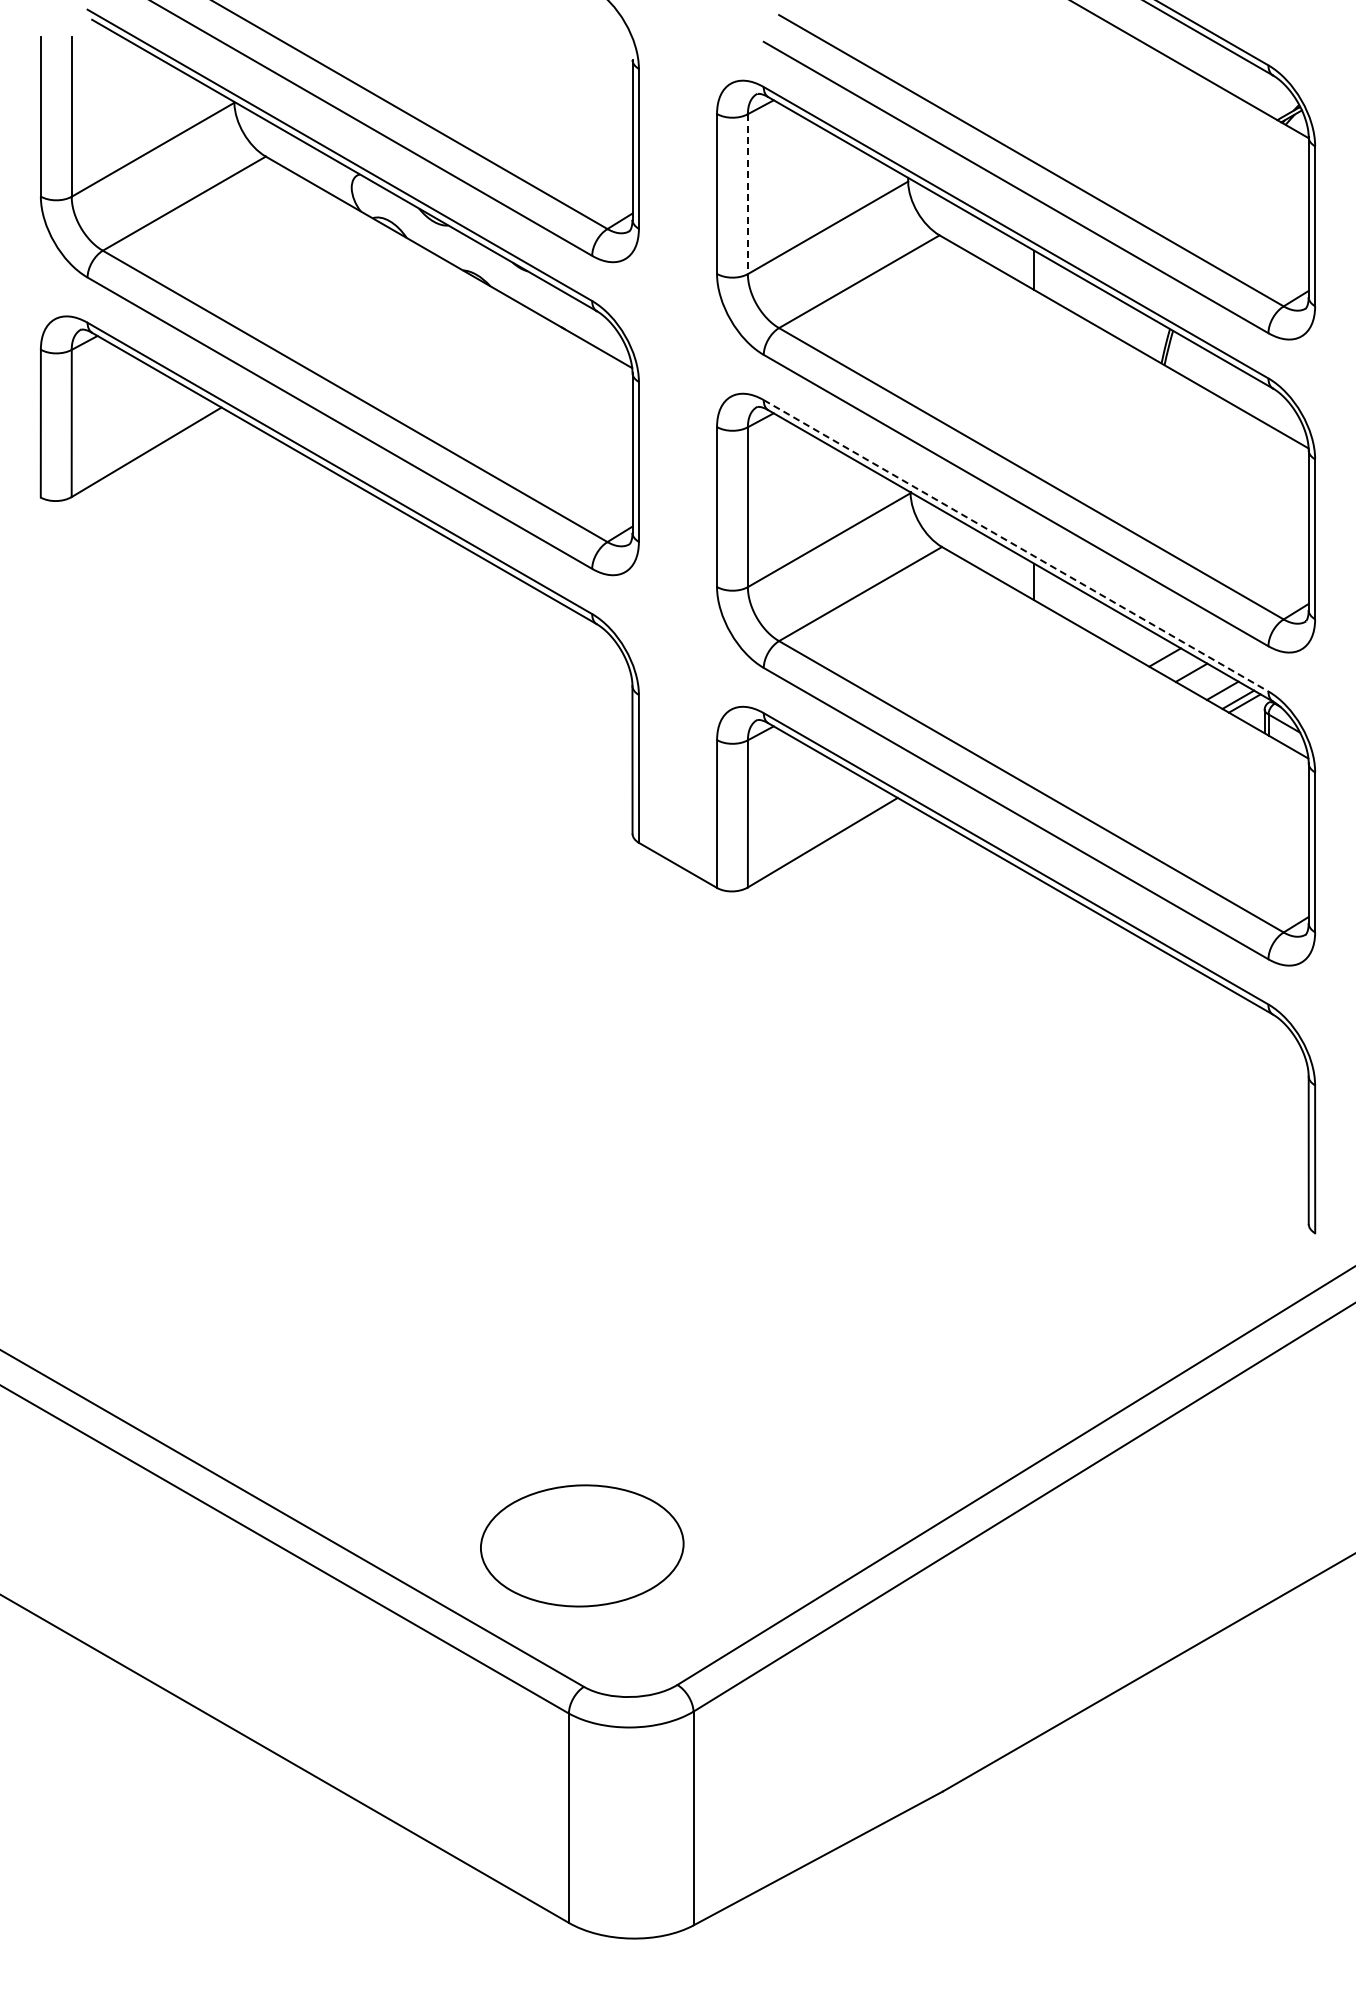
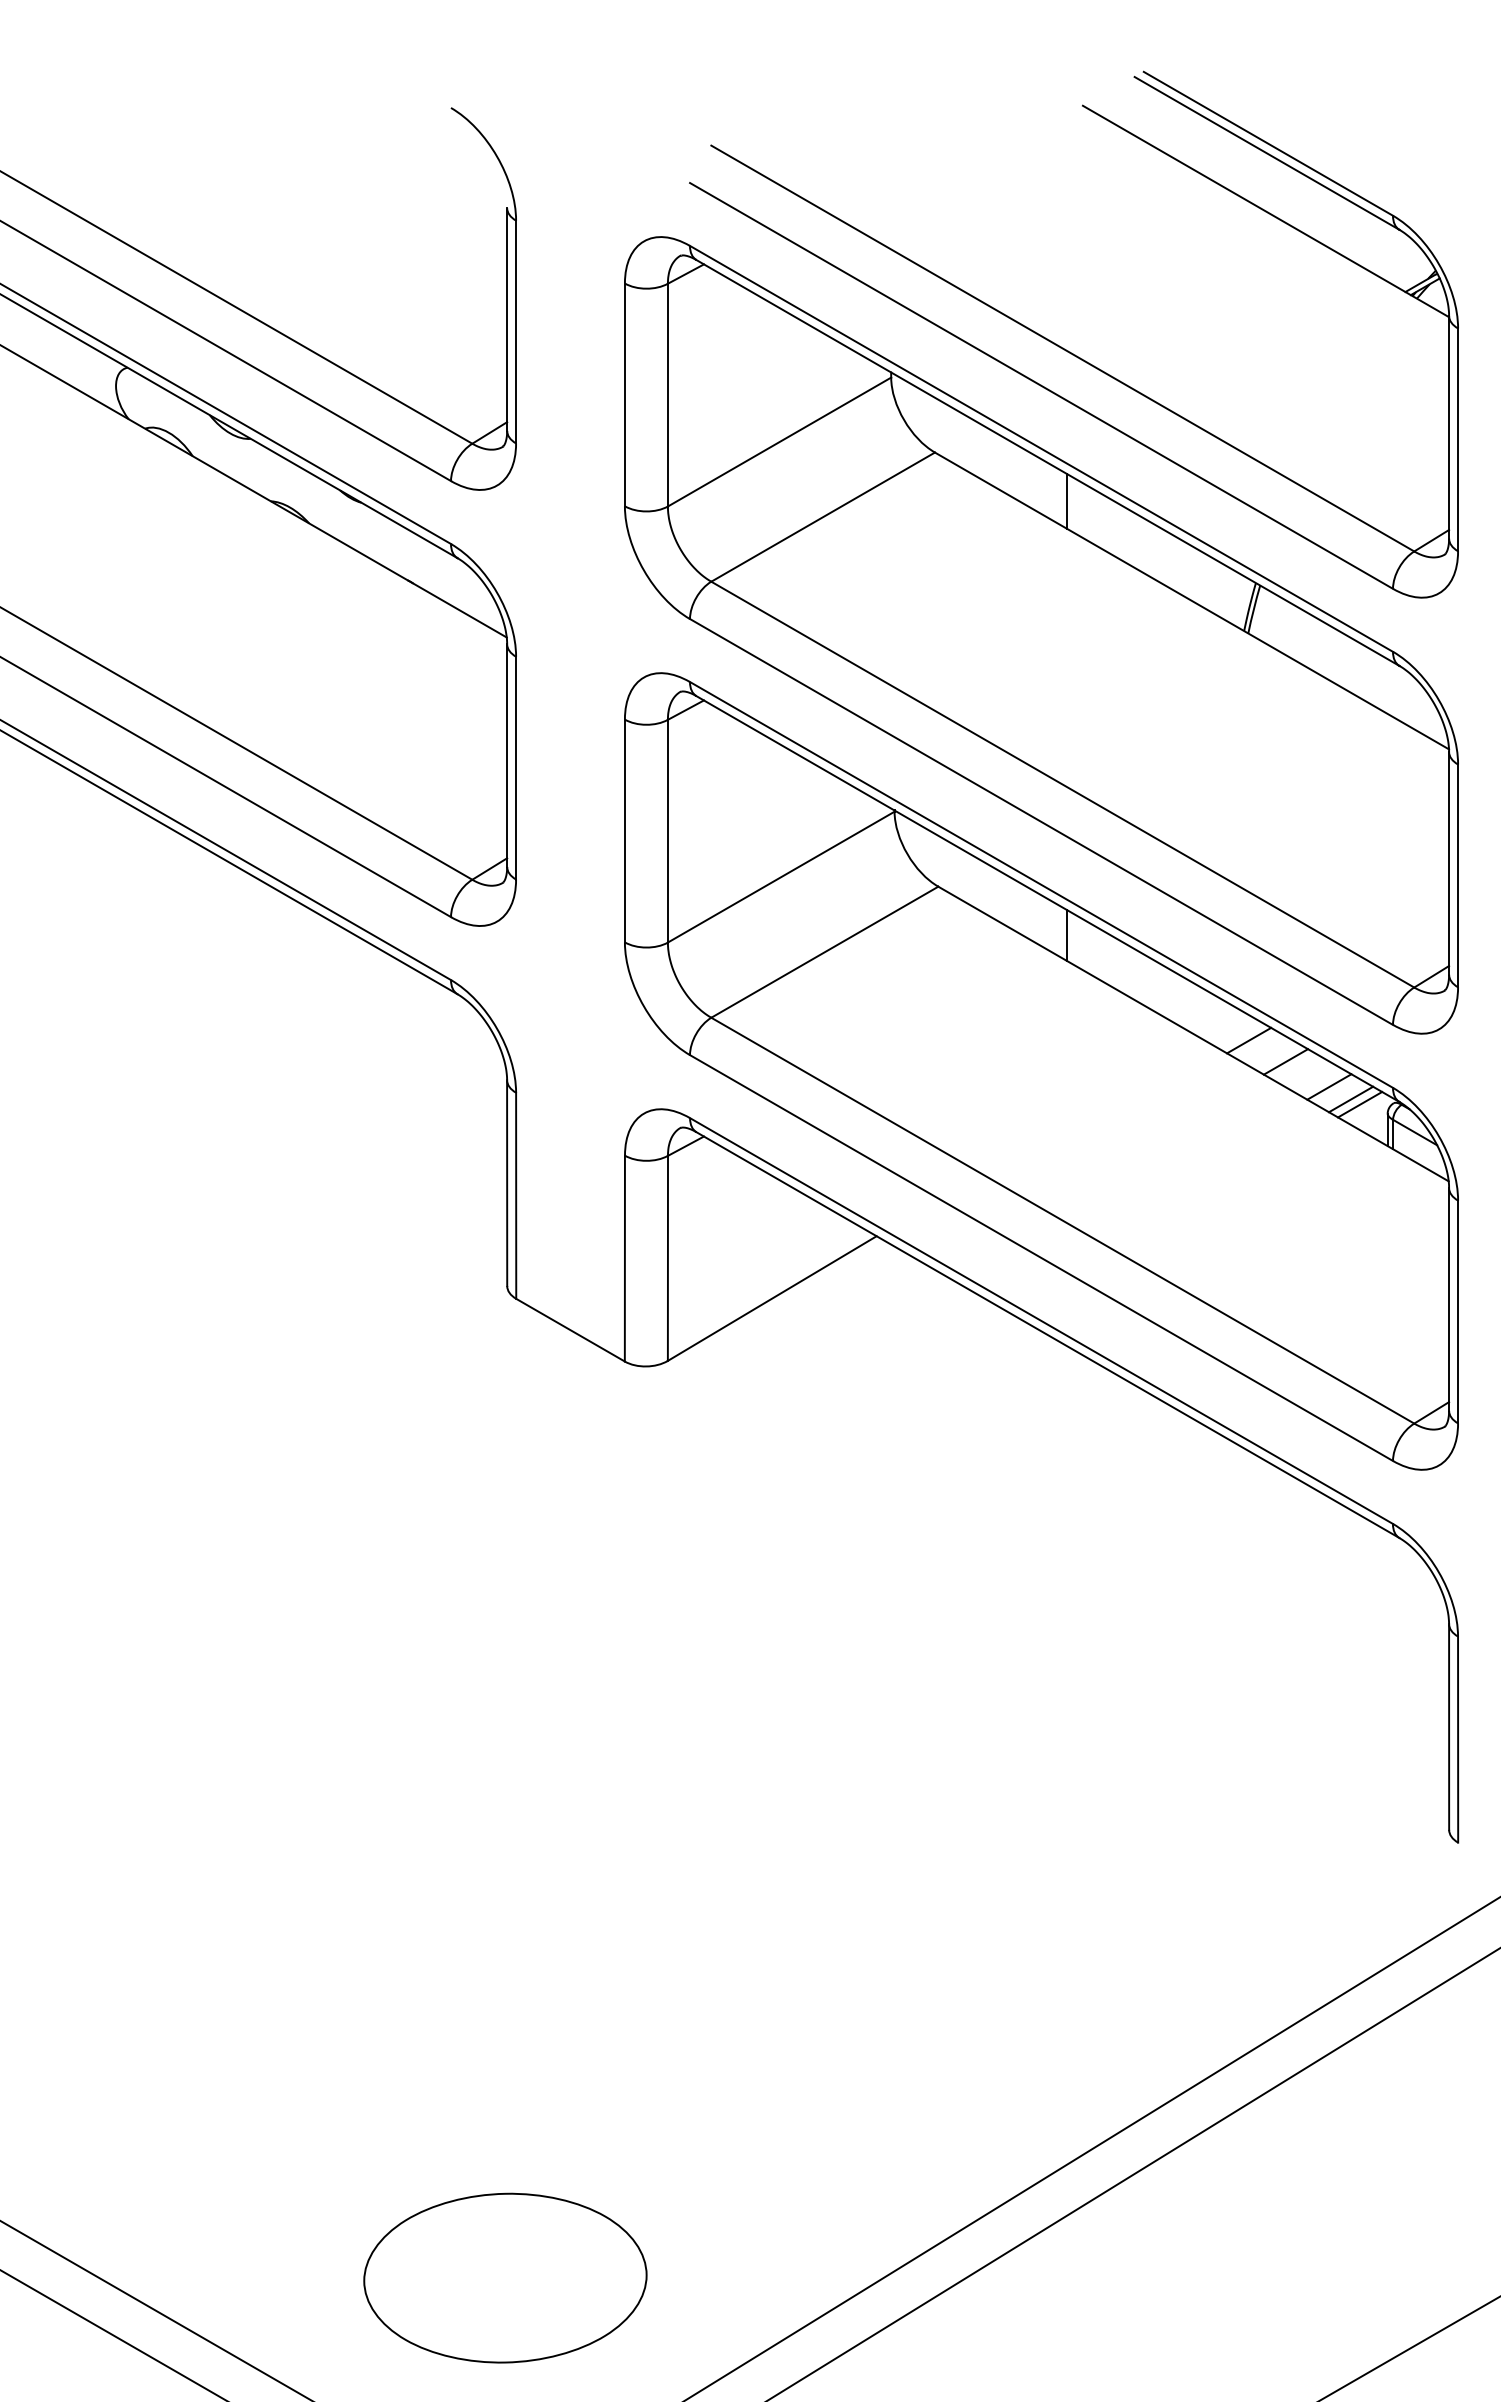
line: (747, 194) -> (667, 395), dashed -> solid
line: (1016, 546) -> (1042, 885), dashed -> solid
part: (582, 1545) -> (505, 2277), moved

